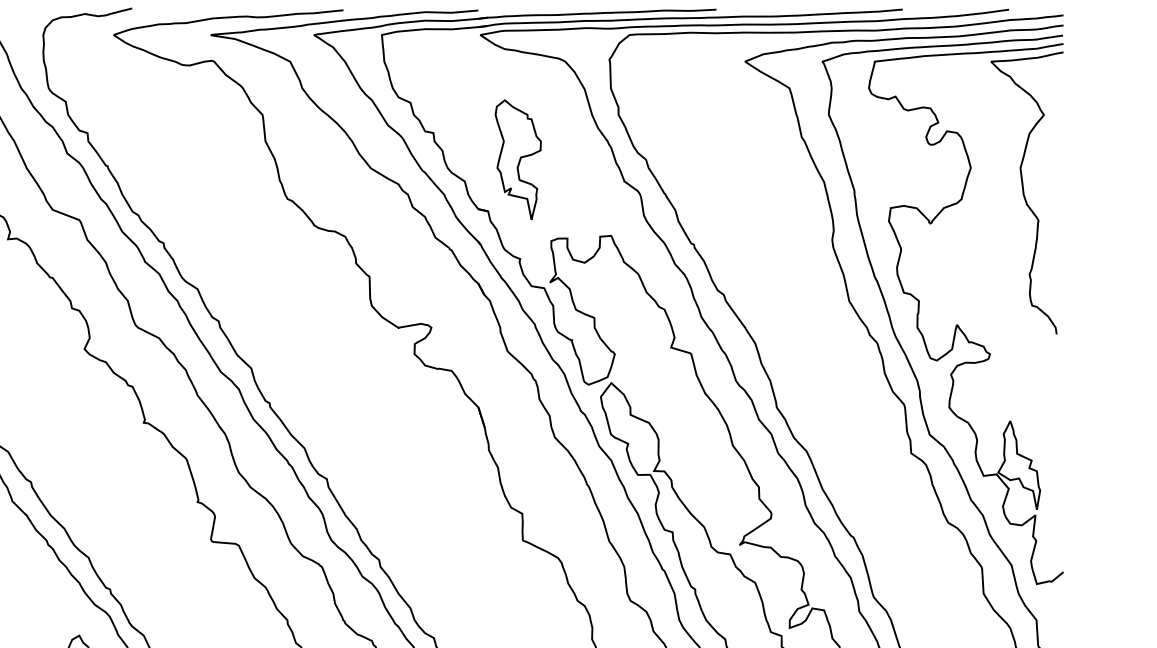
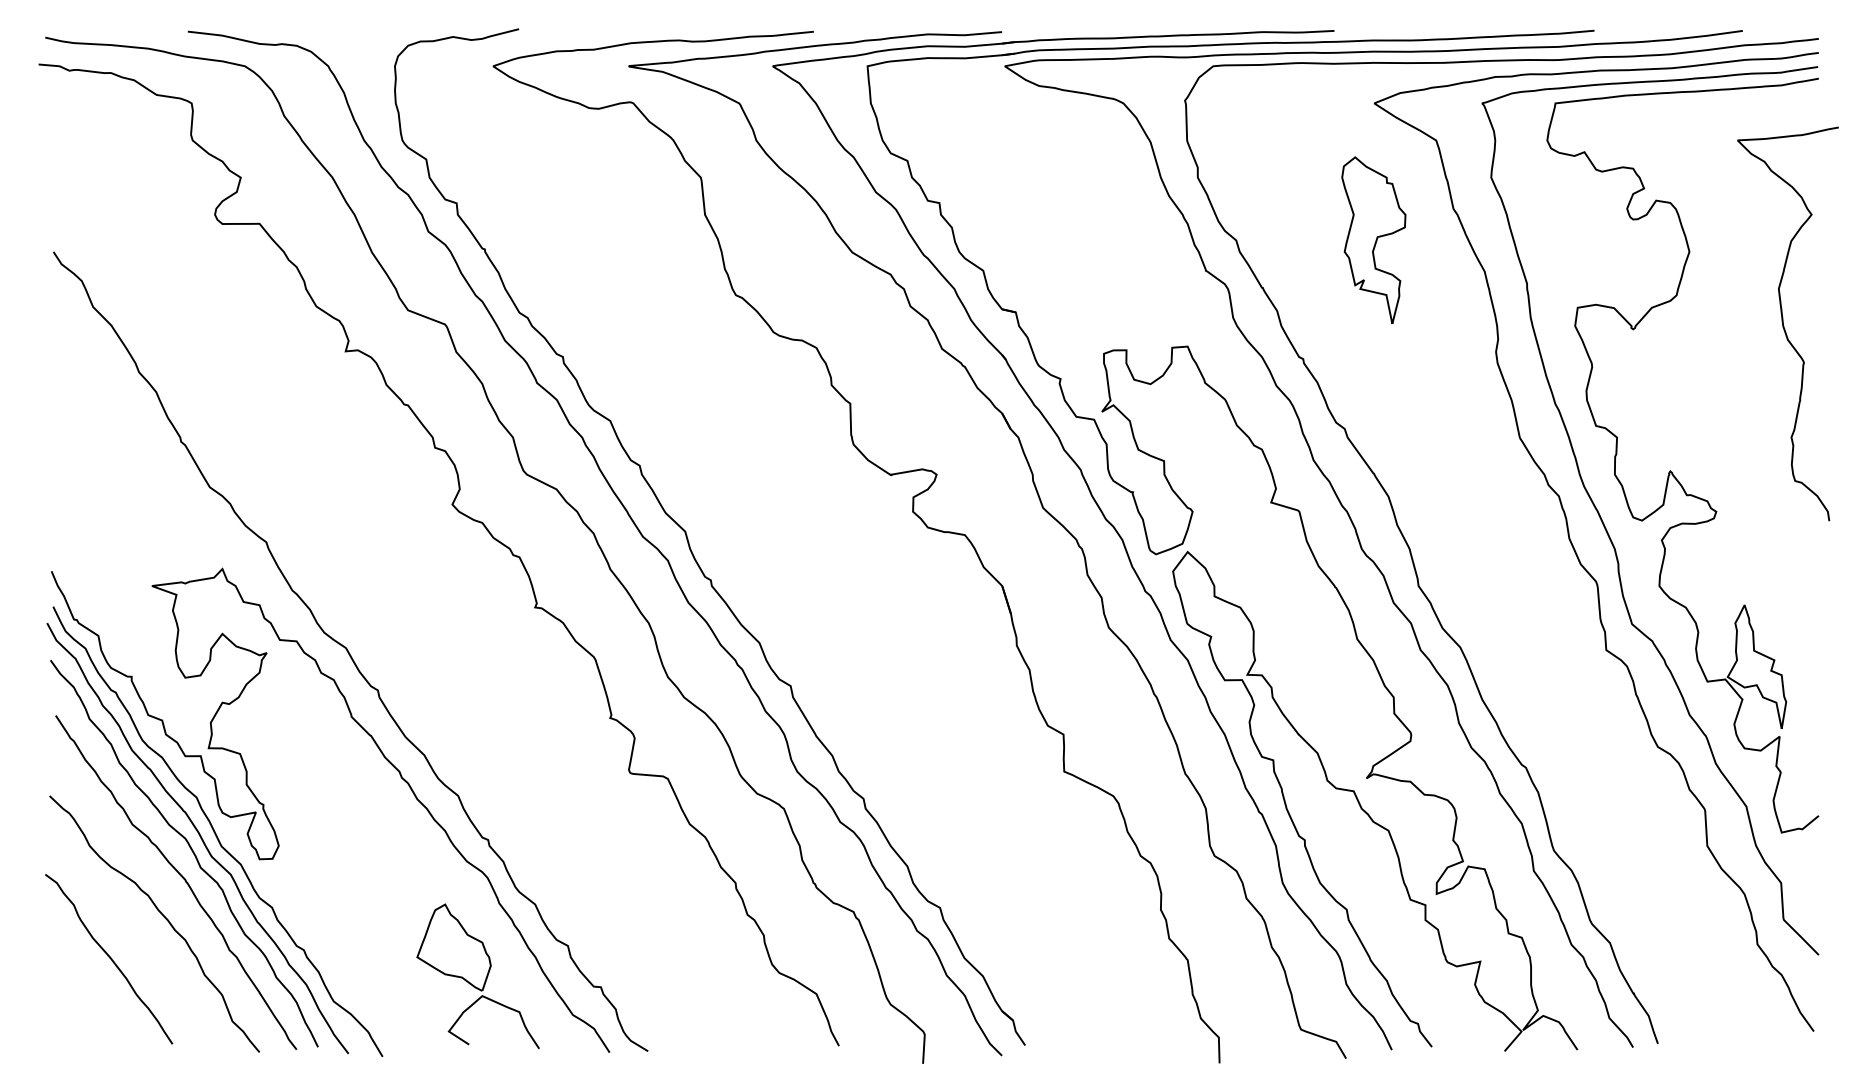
part: (518, 159) -> (1373, 239), moved
curve: (1024, 194) -> (1784, 325), moved

